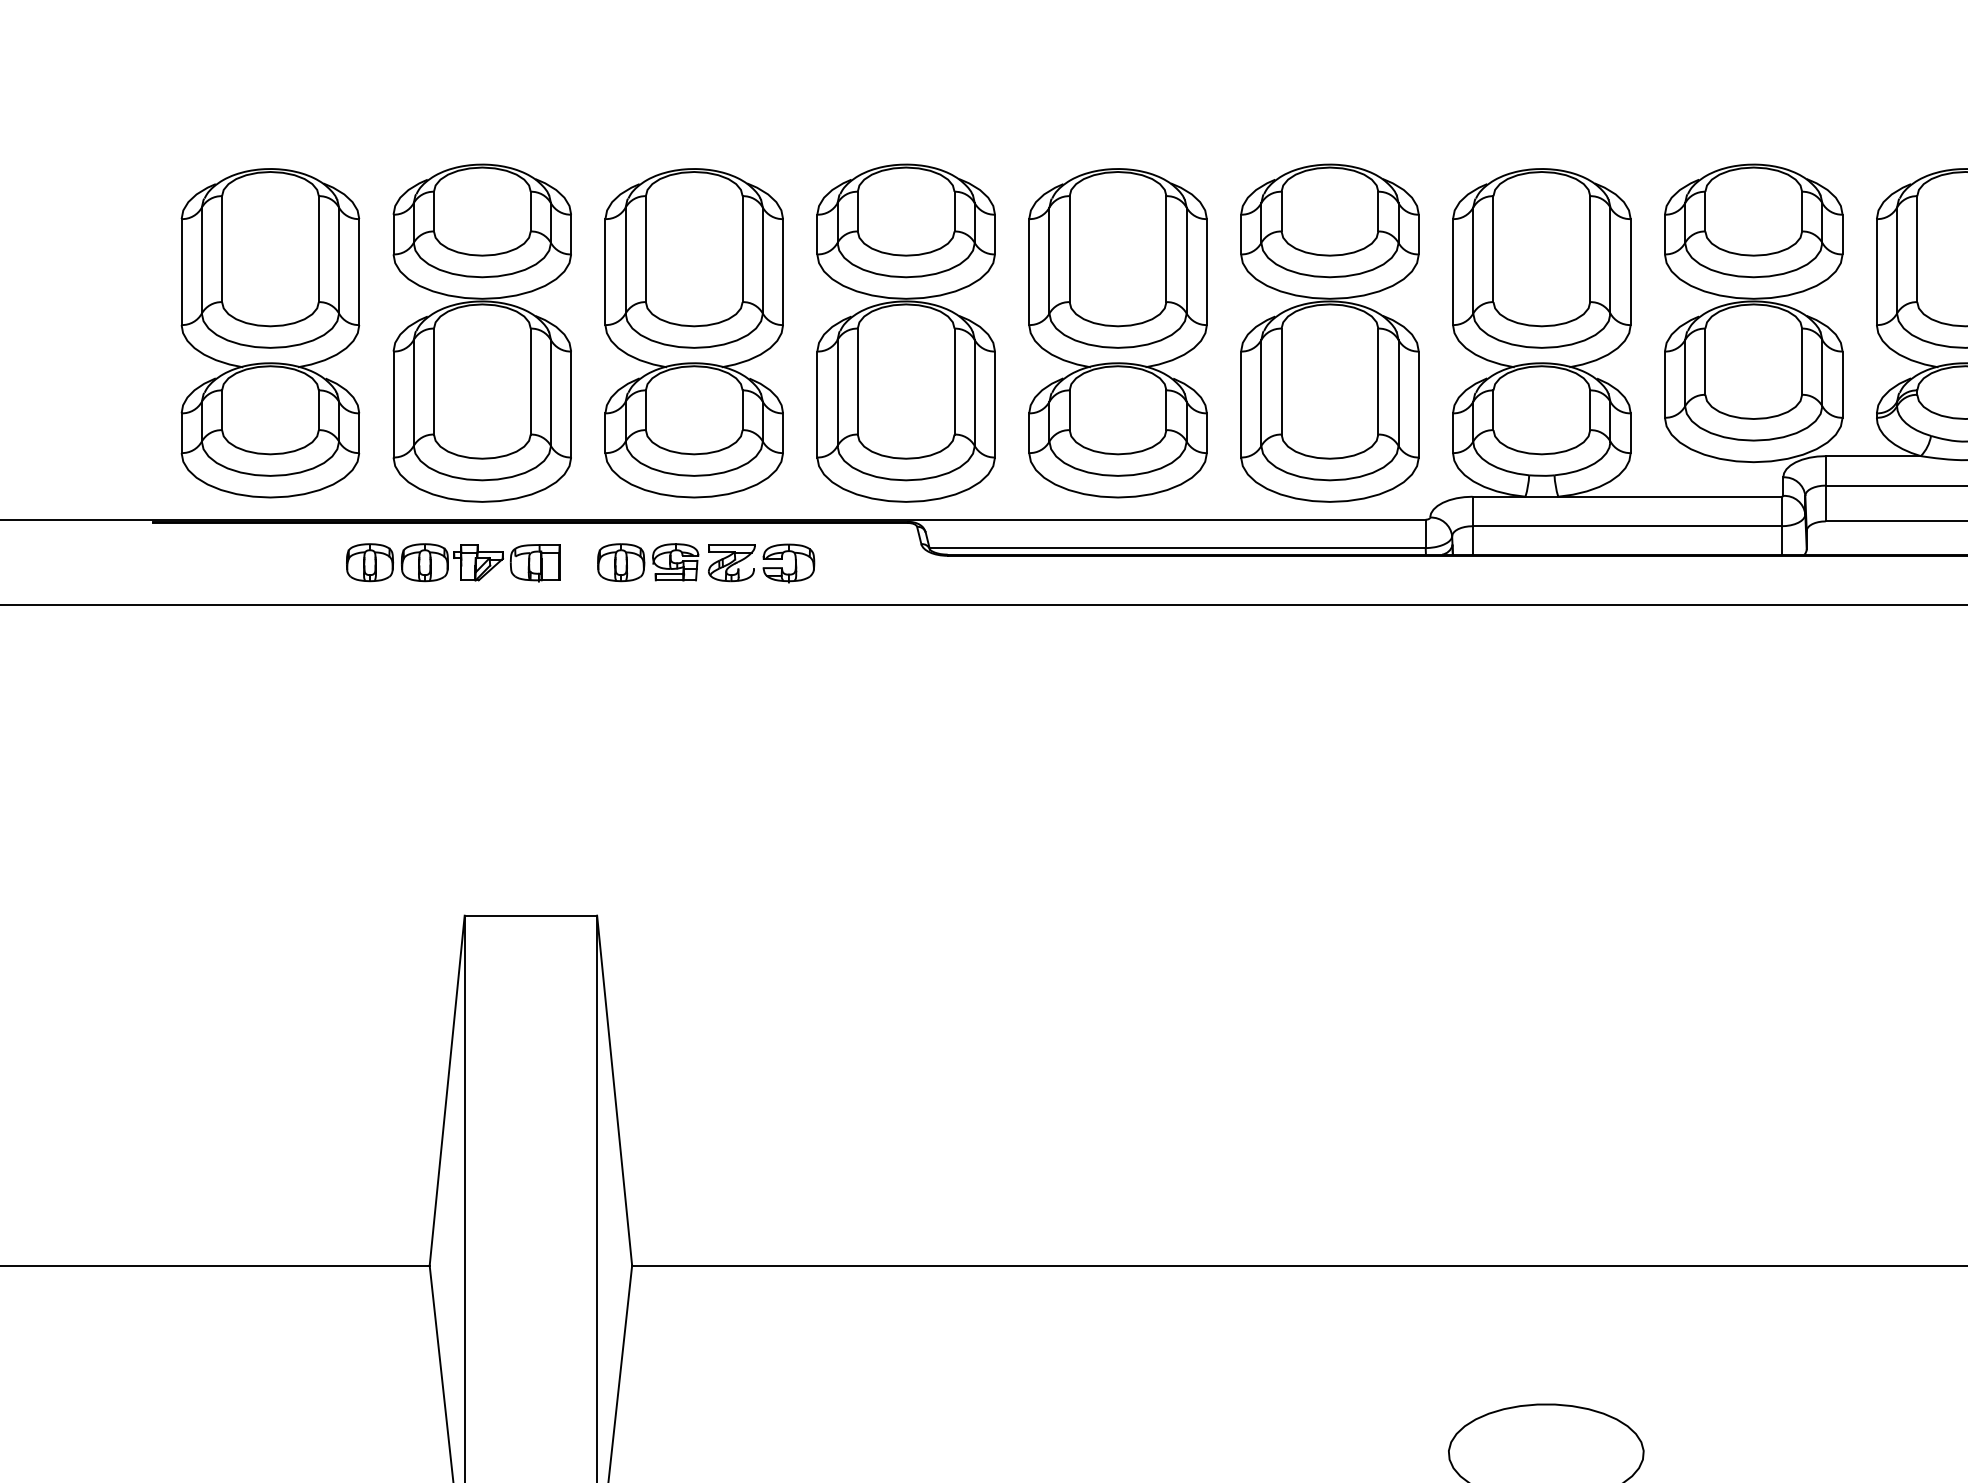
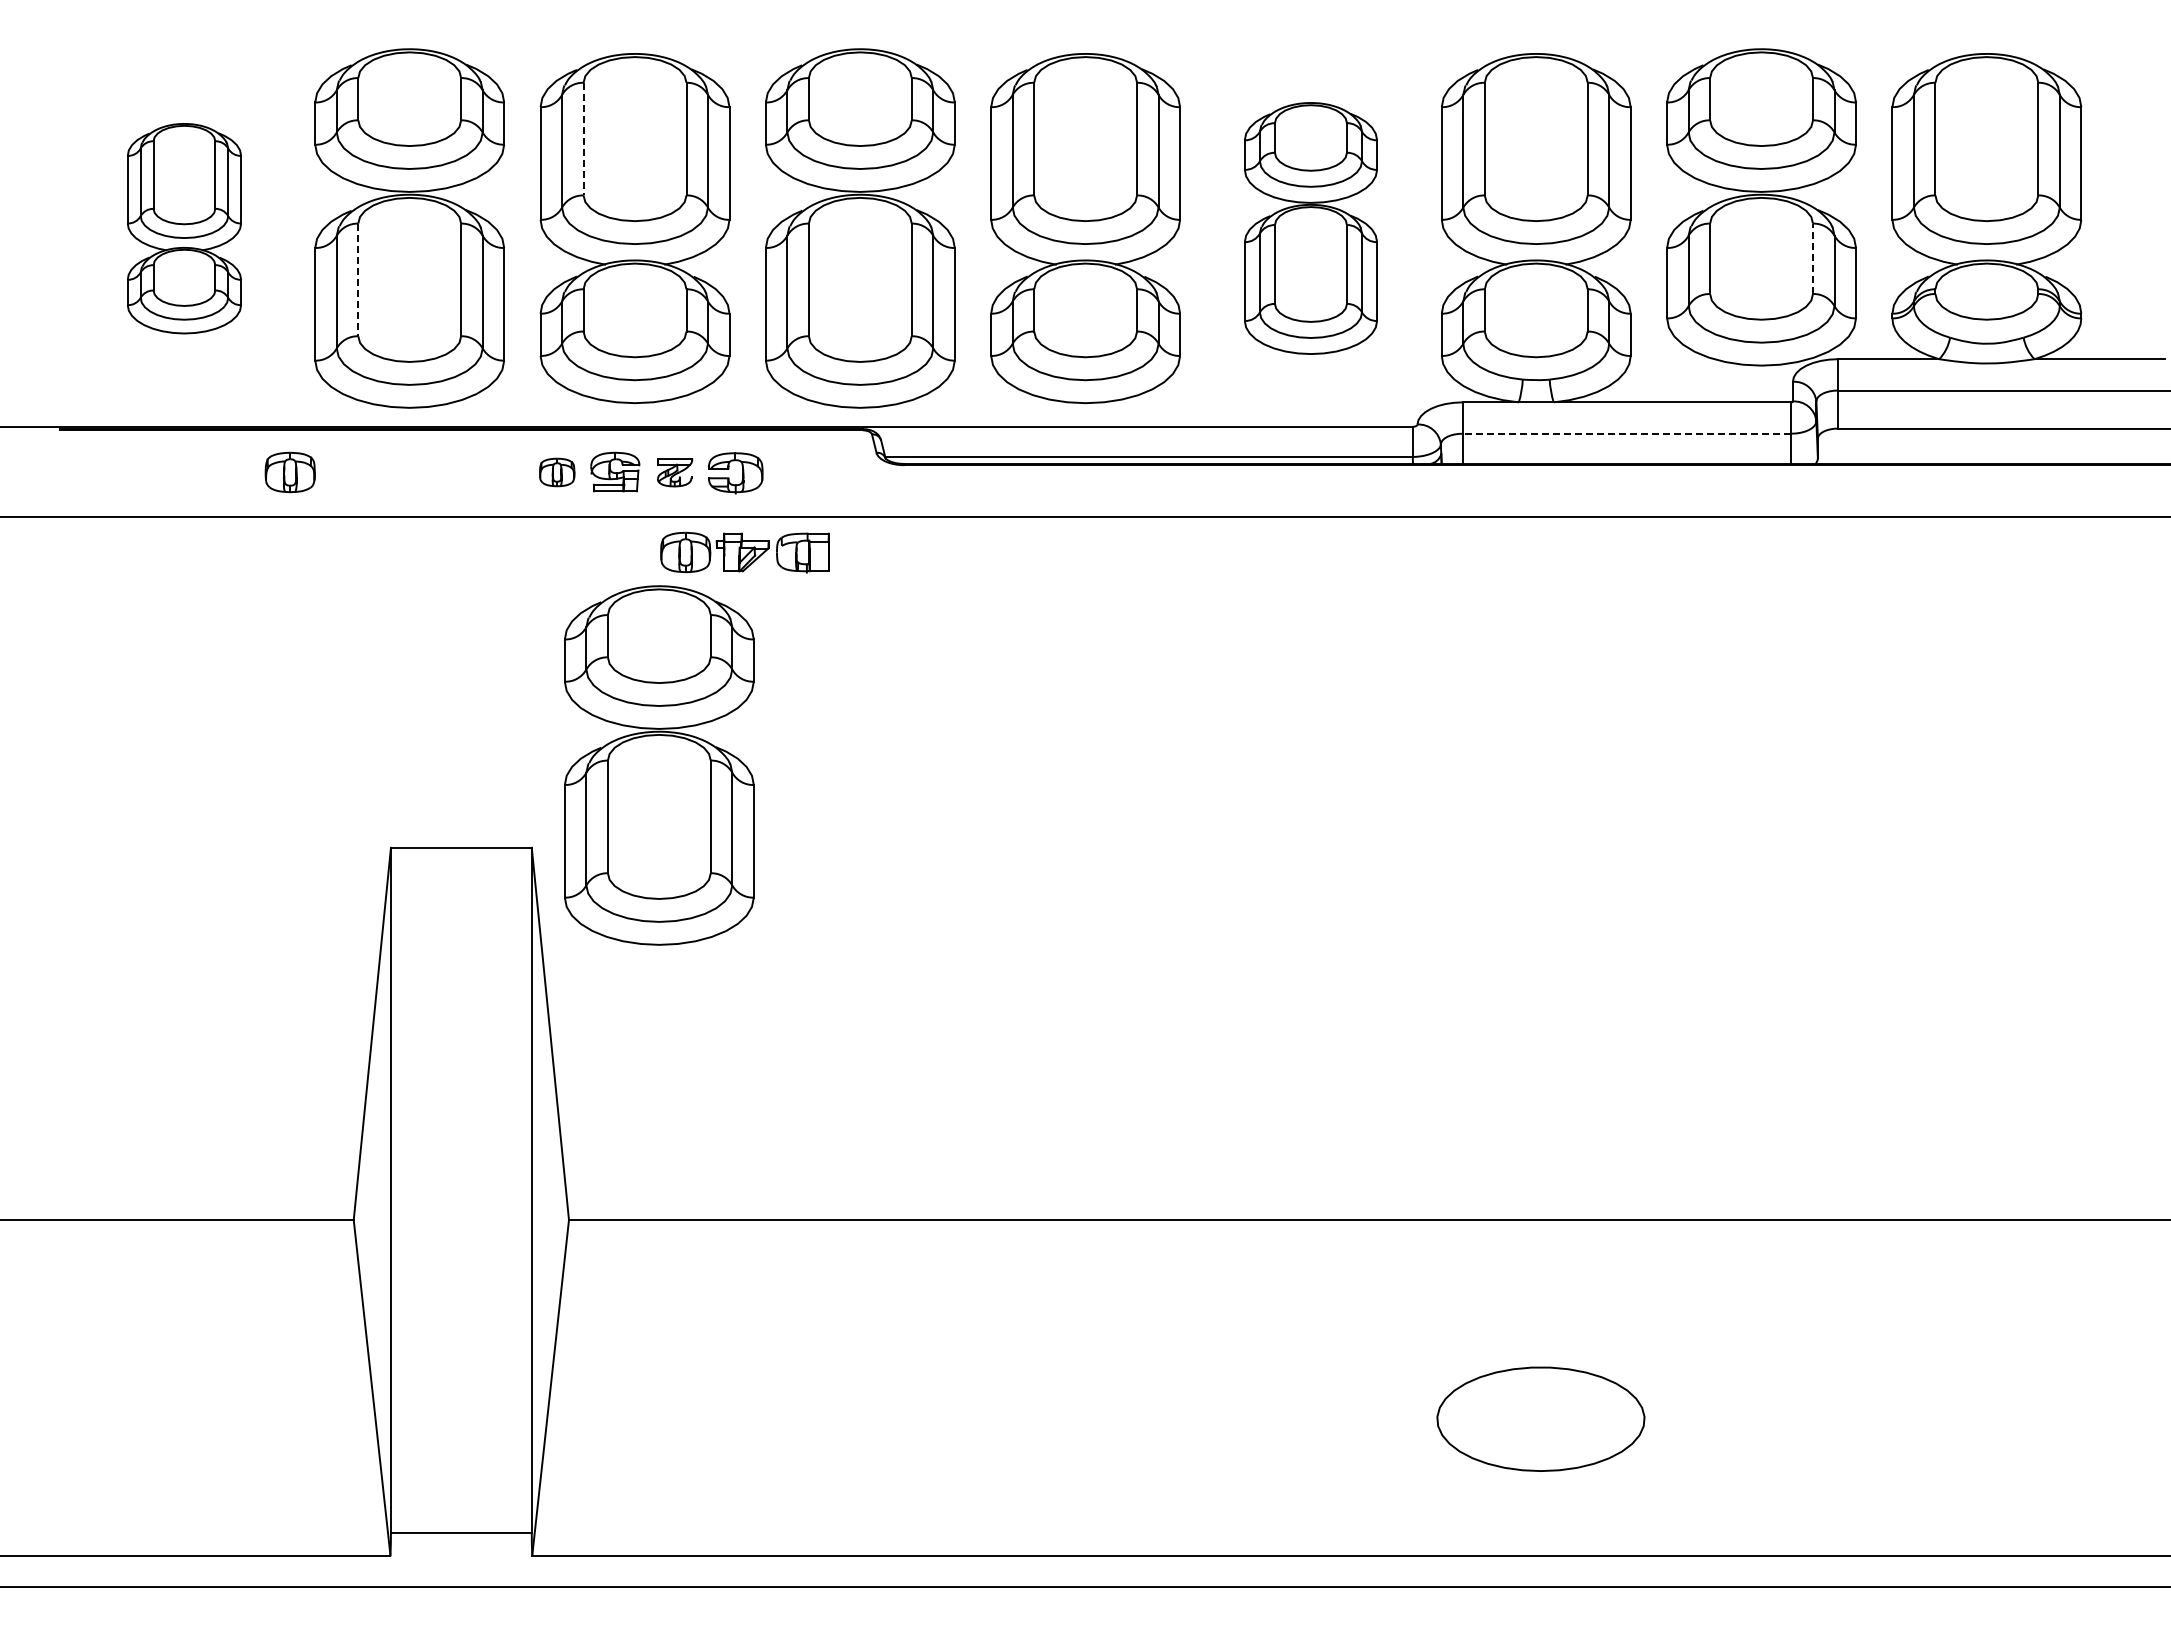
line: (645, 249) -> (583, 139), solid -> dashed
part: (270, 333) -> (184, 228), size x0.6
part: (1329, 333) -> (1310, 228), size x0.7
line: (1802, 361) -> (1813, 258), solid -> dashed
line: (434, 382) -> (358, 280), solid -> dashed
line: (1626, 526) -> (1626, 433), solid -> dashed
part: (480, 562) -> (744, 552), moved
part: (620, 562) -> (556, 472), size x0.7
part: (731, 562) -> (674, 472), size x0.7
part: (717, 838) -> (659, 765), added

